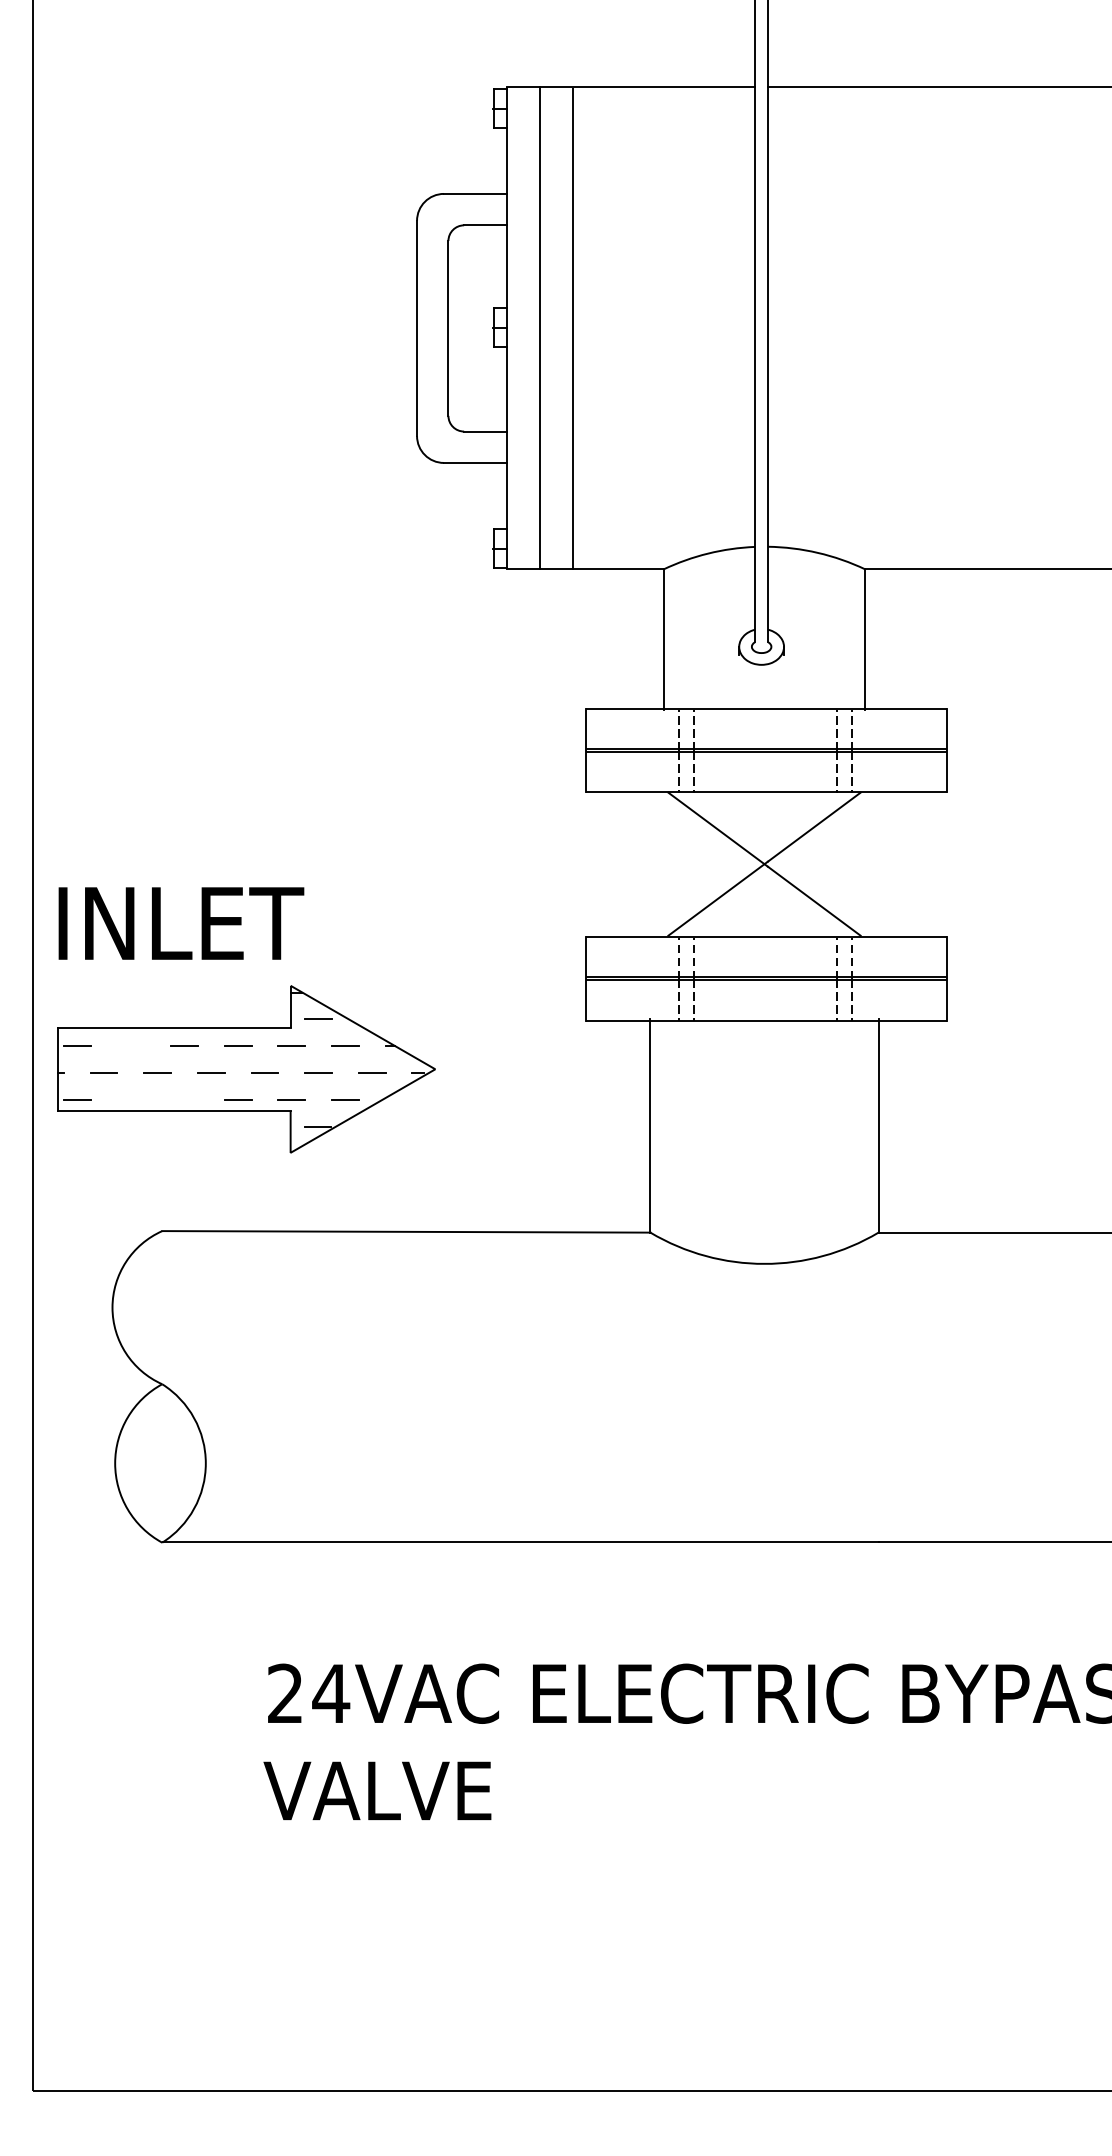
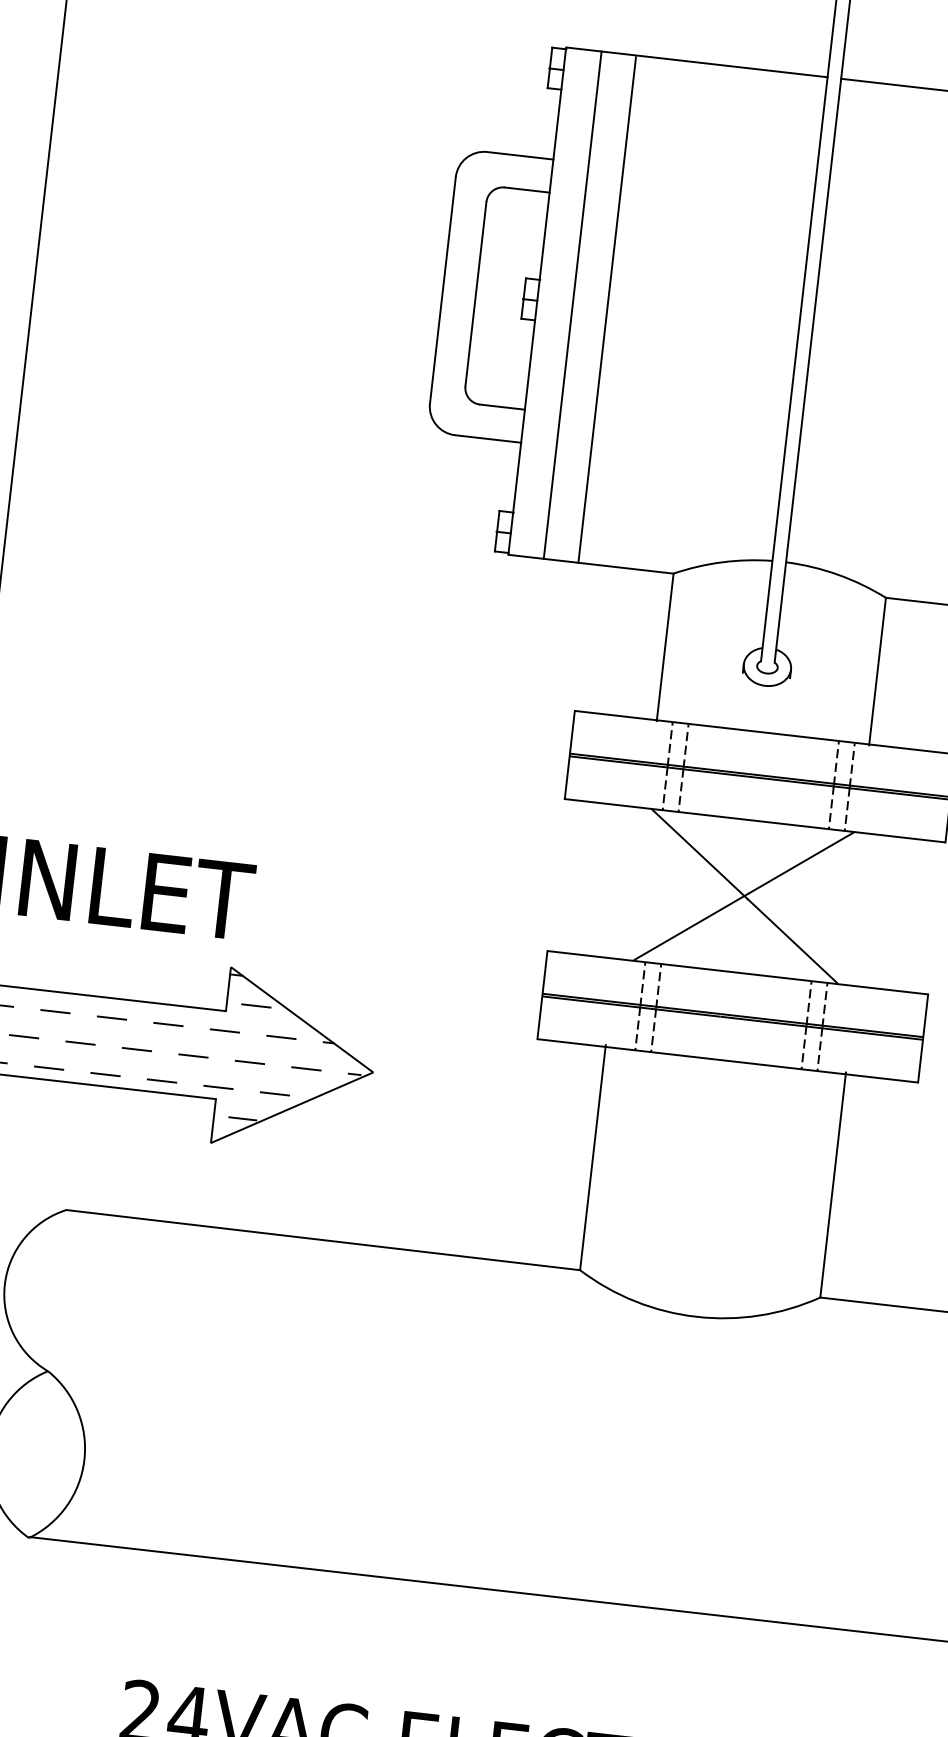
line: (130, 1046) -> (55, 1011), added
line: (130, 1099) -> (48, 1067), added
line: (184, 1099) -> (105, 1074), added

